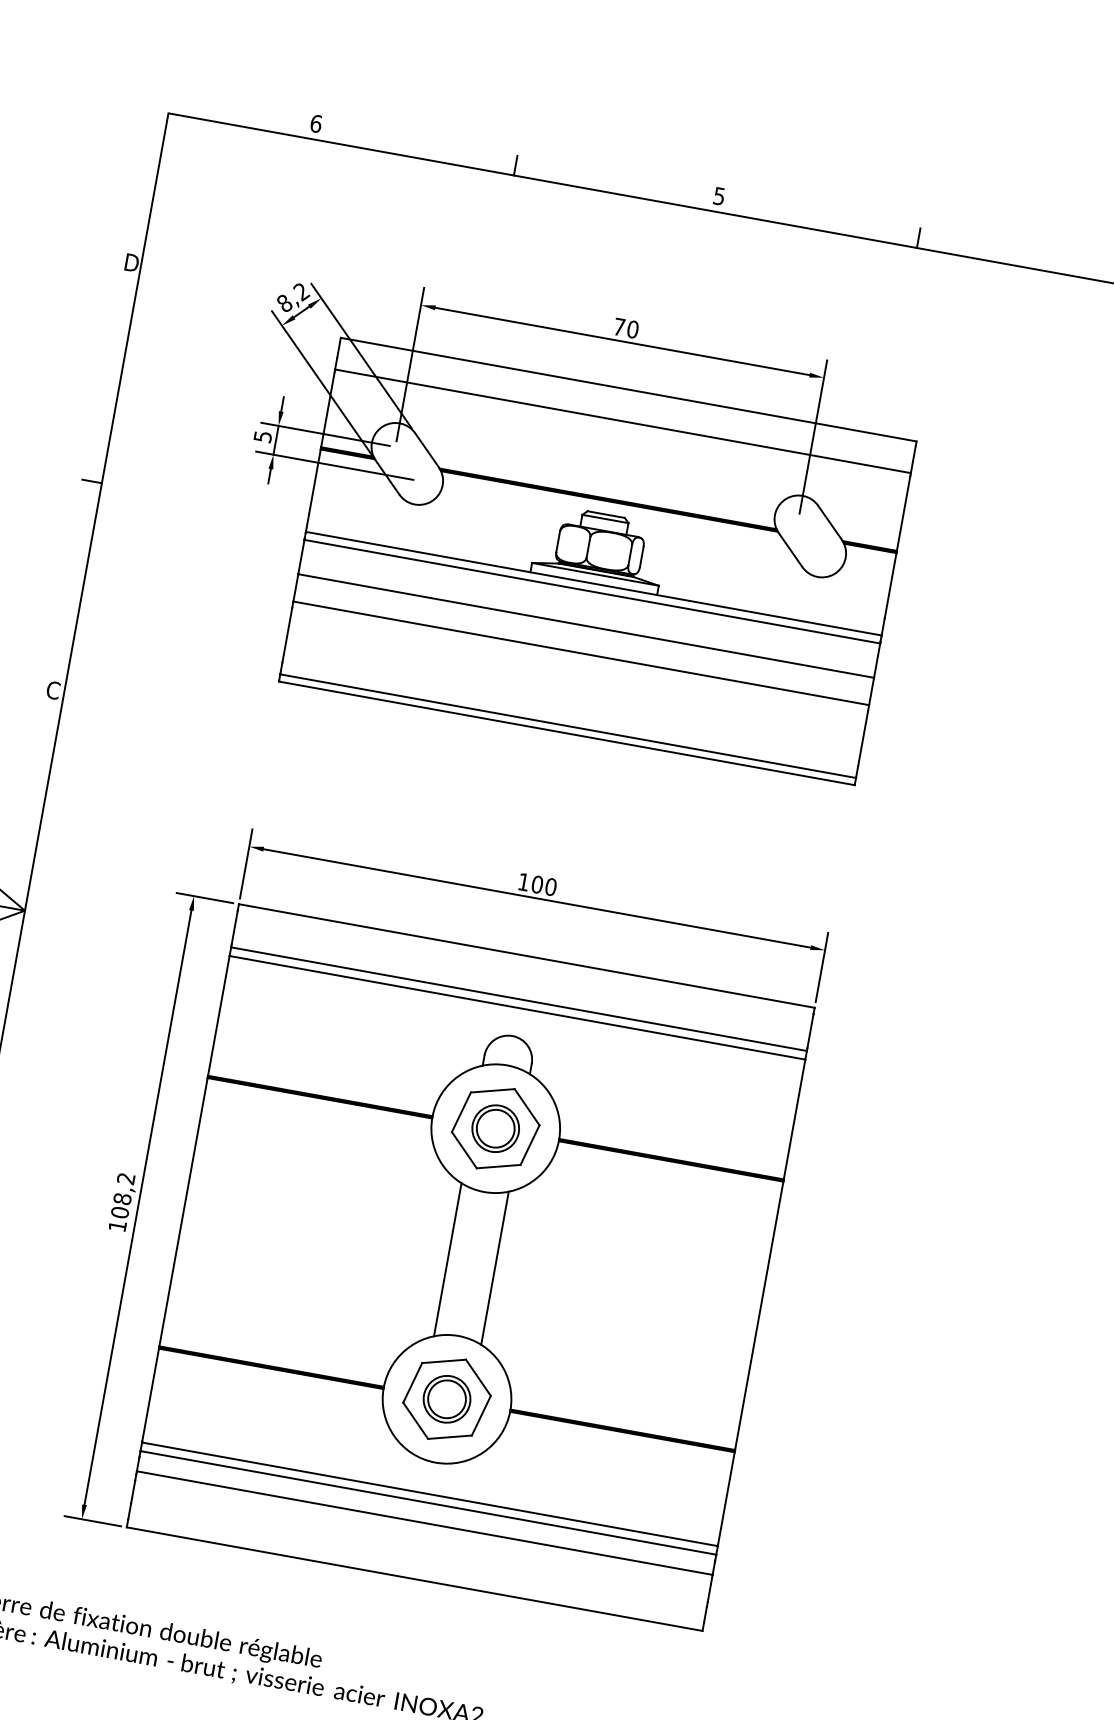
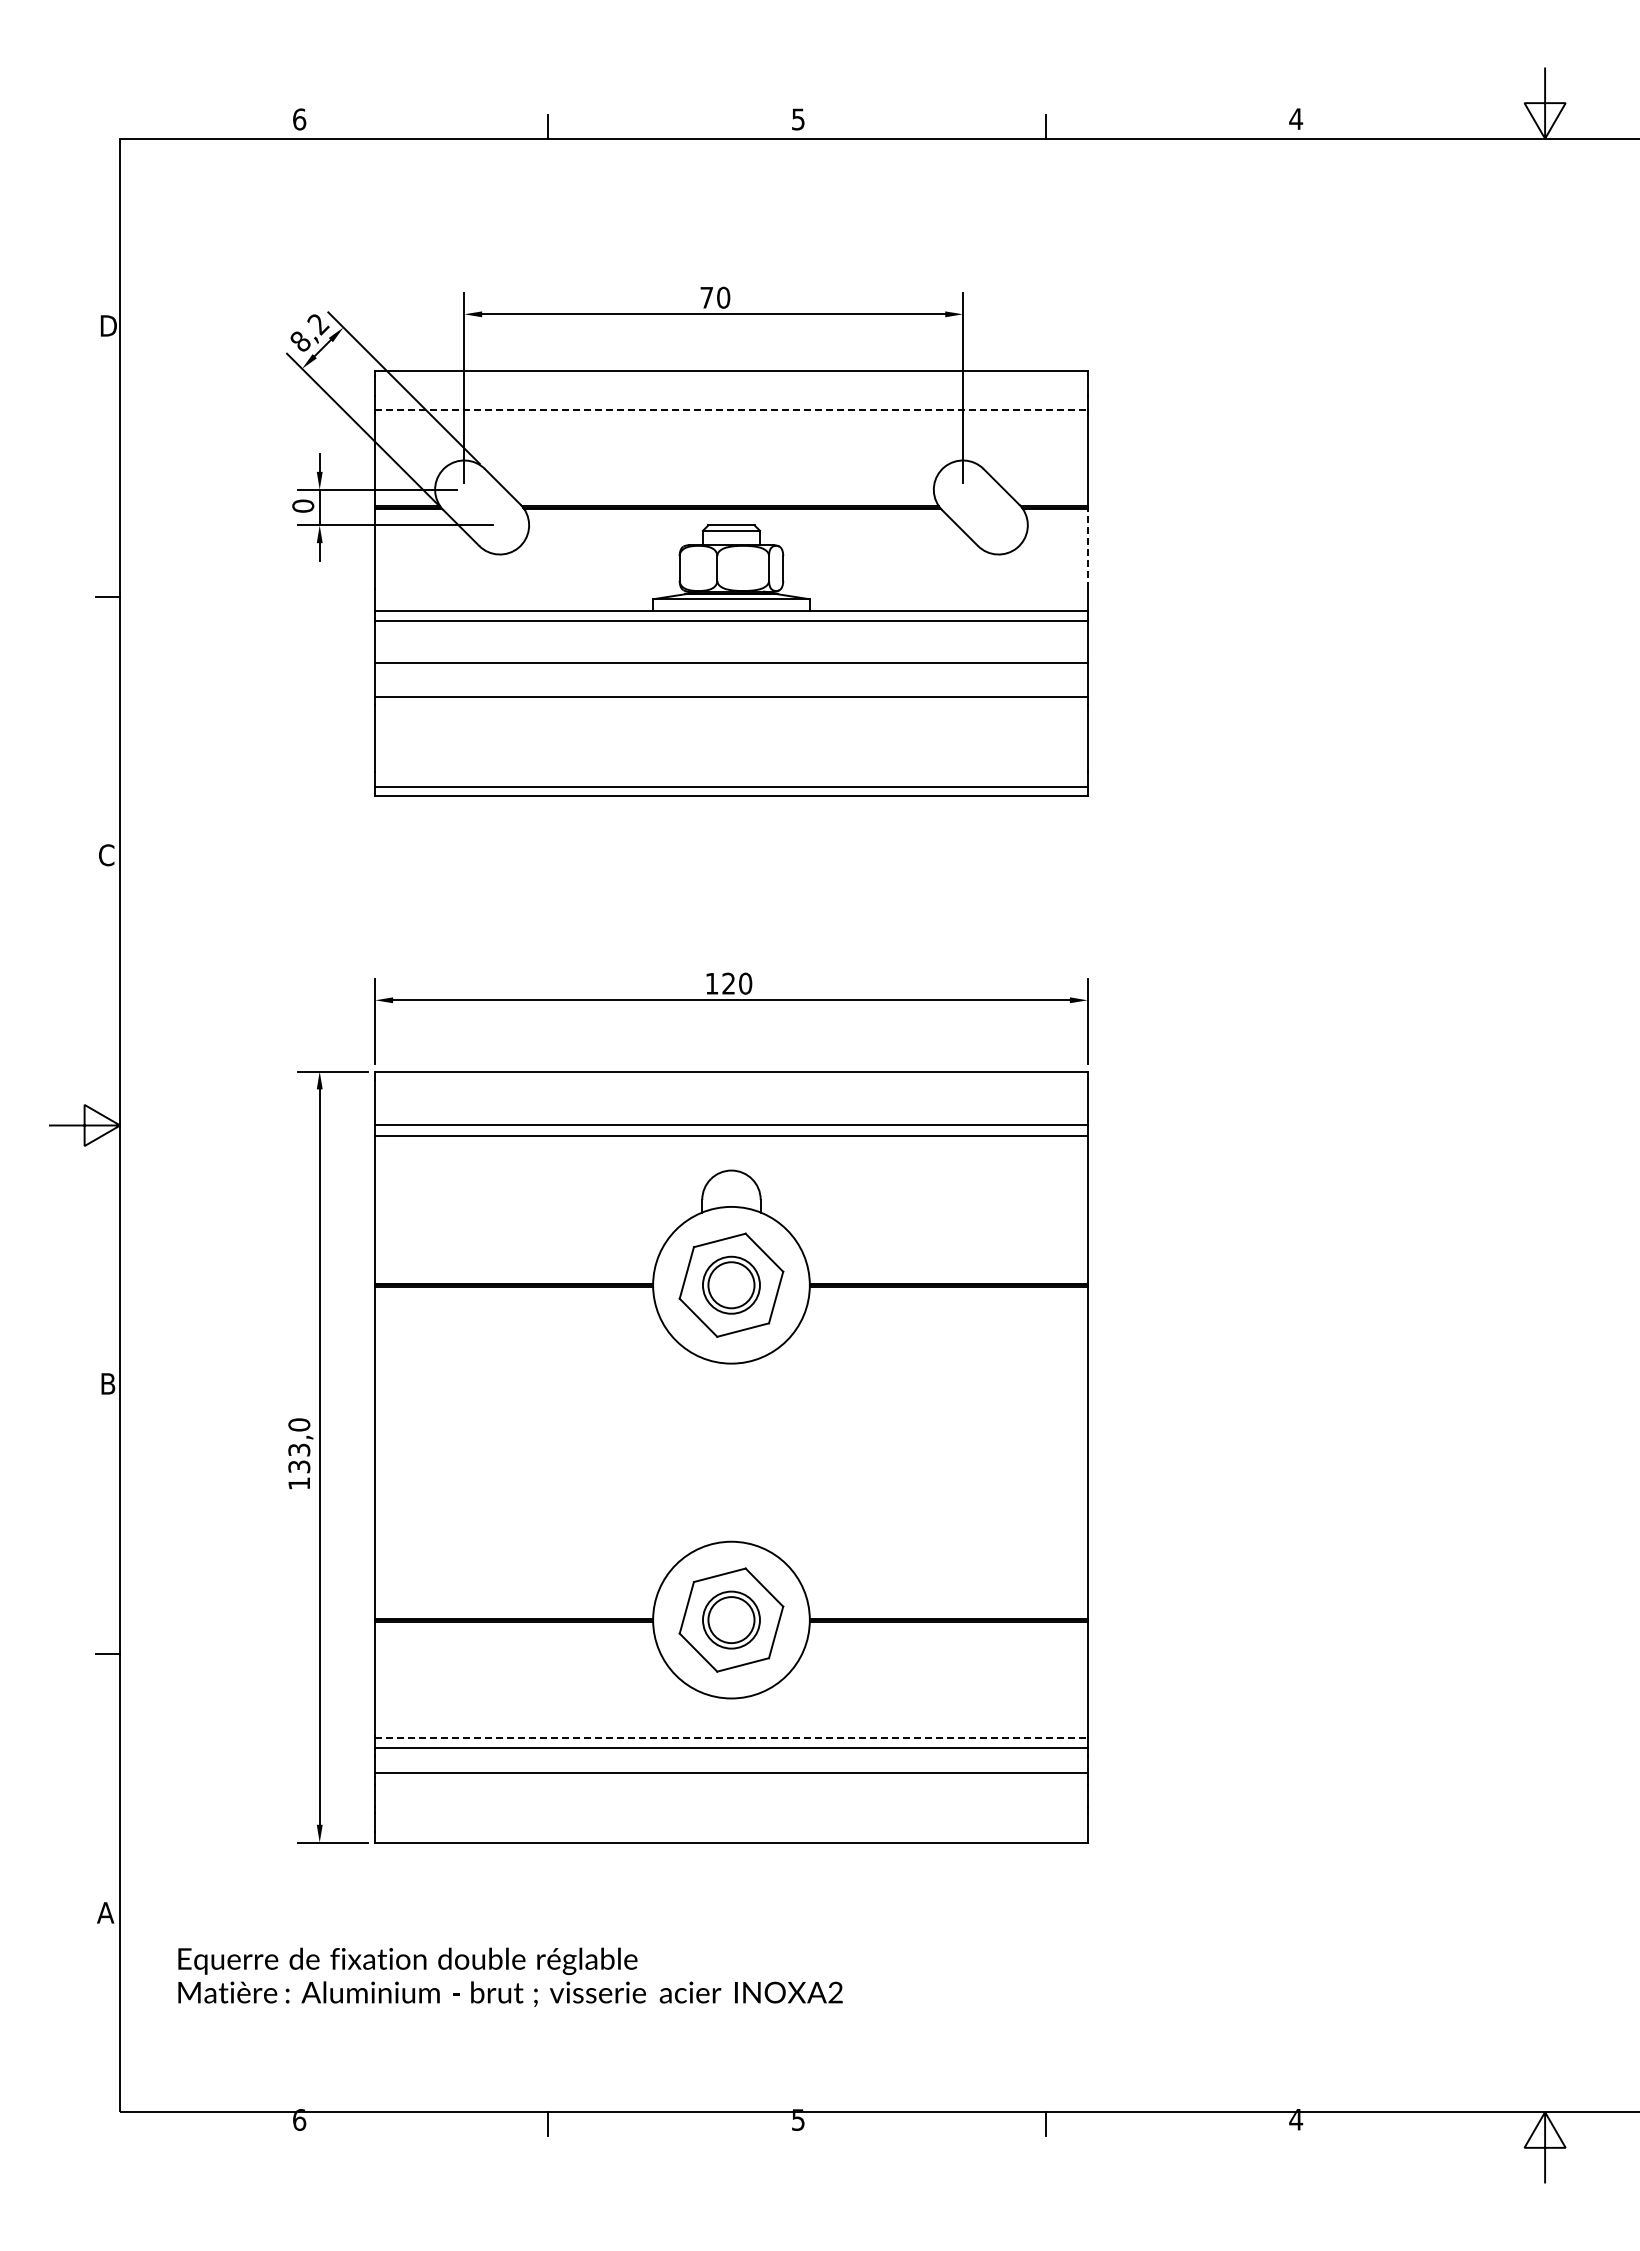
line: (623, 420) -> (731, 409), solid -> dashed
text: (263, 436) -> (303, 505), 5 -> 0
line: (890, 585) -> (1087, 548), solid -> dashed
text: (537, 884) -> (728, 983), 100 -> 120
text: (123, 1195) -> (299, 1445), 108,2 -> 133,0
line: (447, 1259) -> (702, 1452), removed
line: (494, 1268) -> (760, 1452), removed
line: (429, 1494) -> (731, 1737), solid -> dashed

